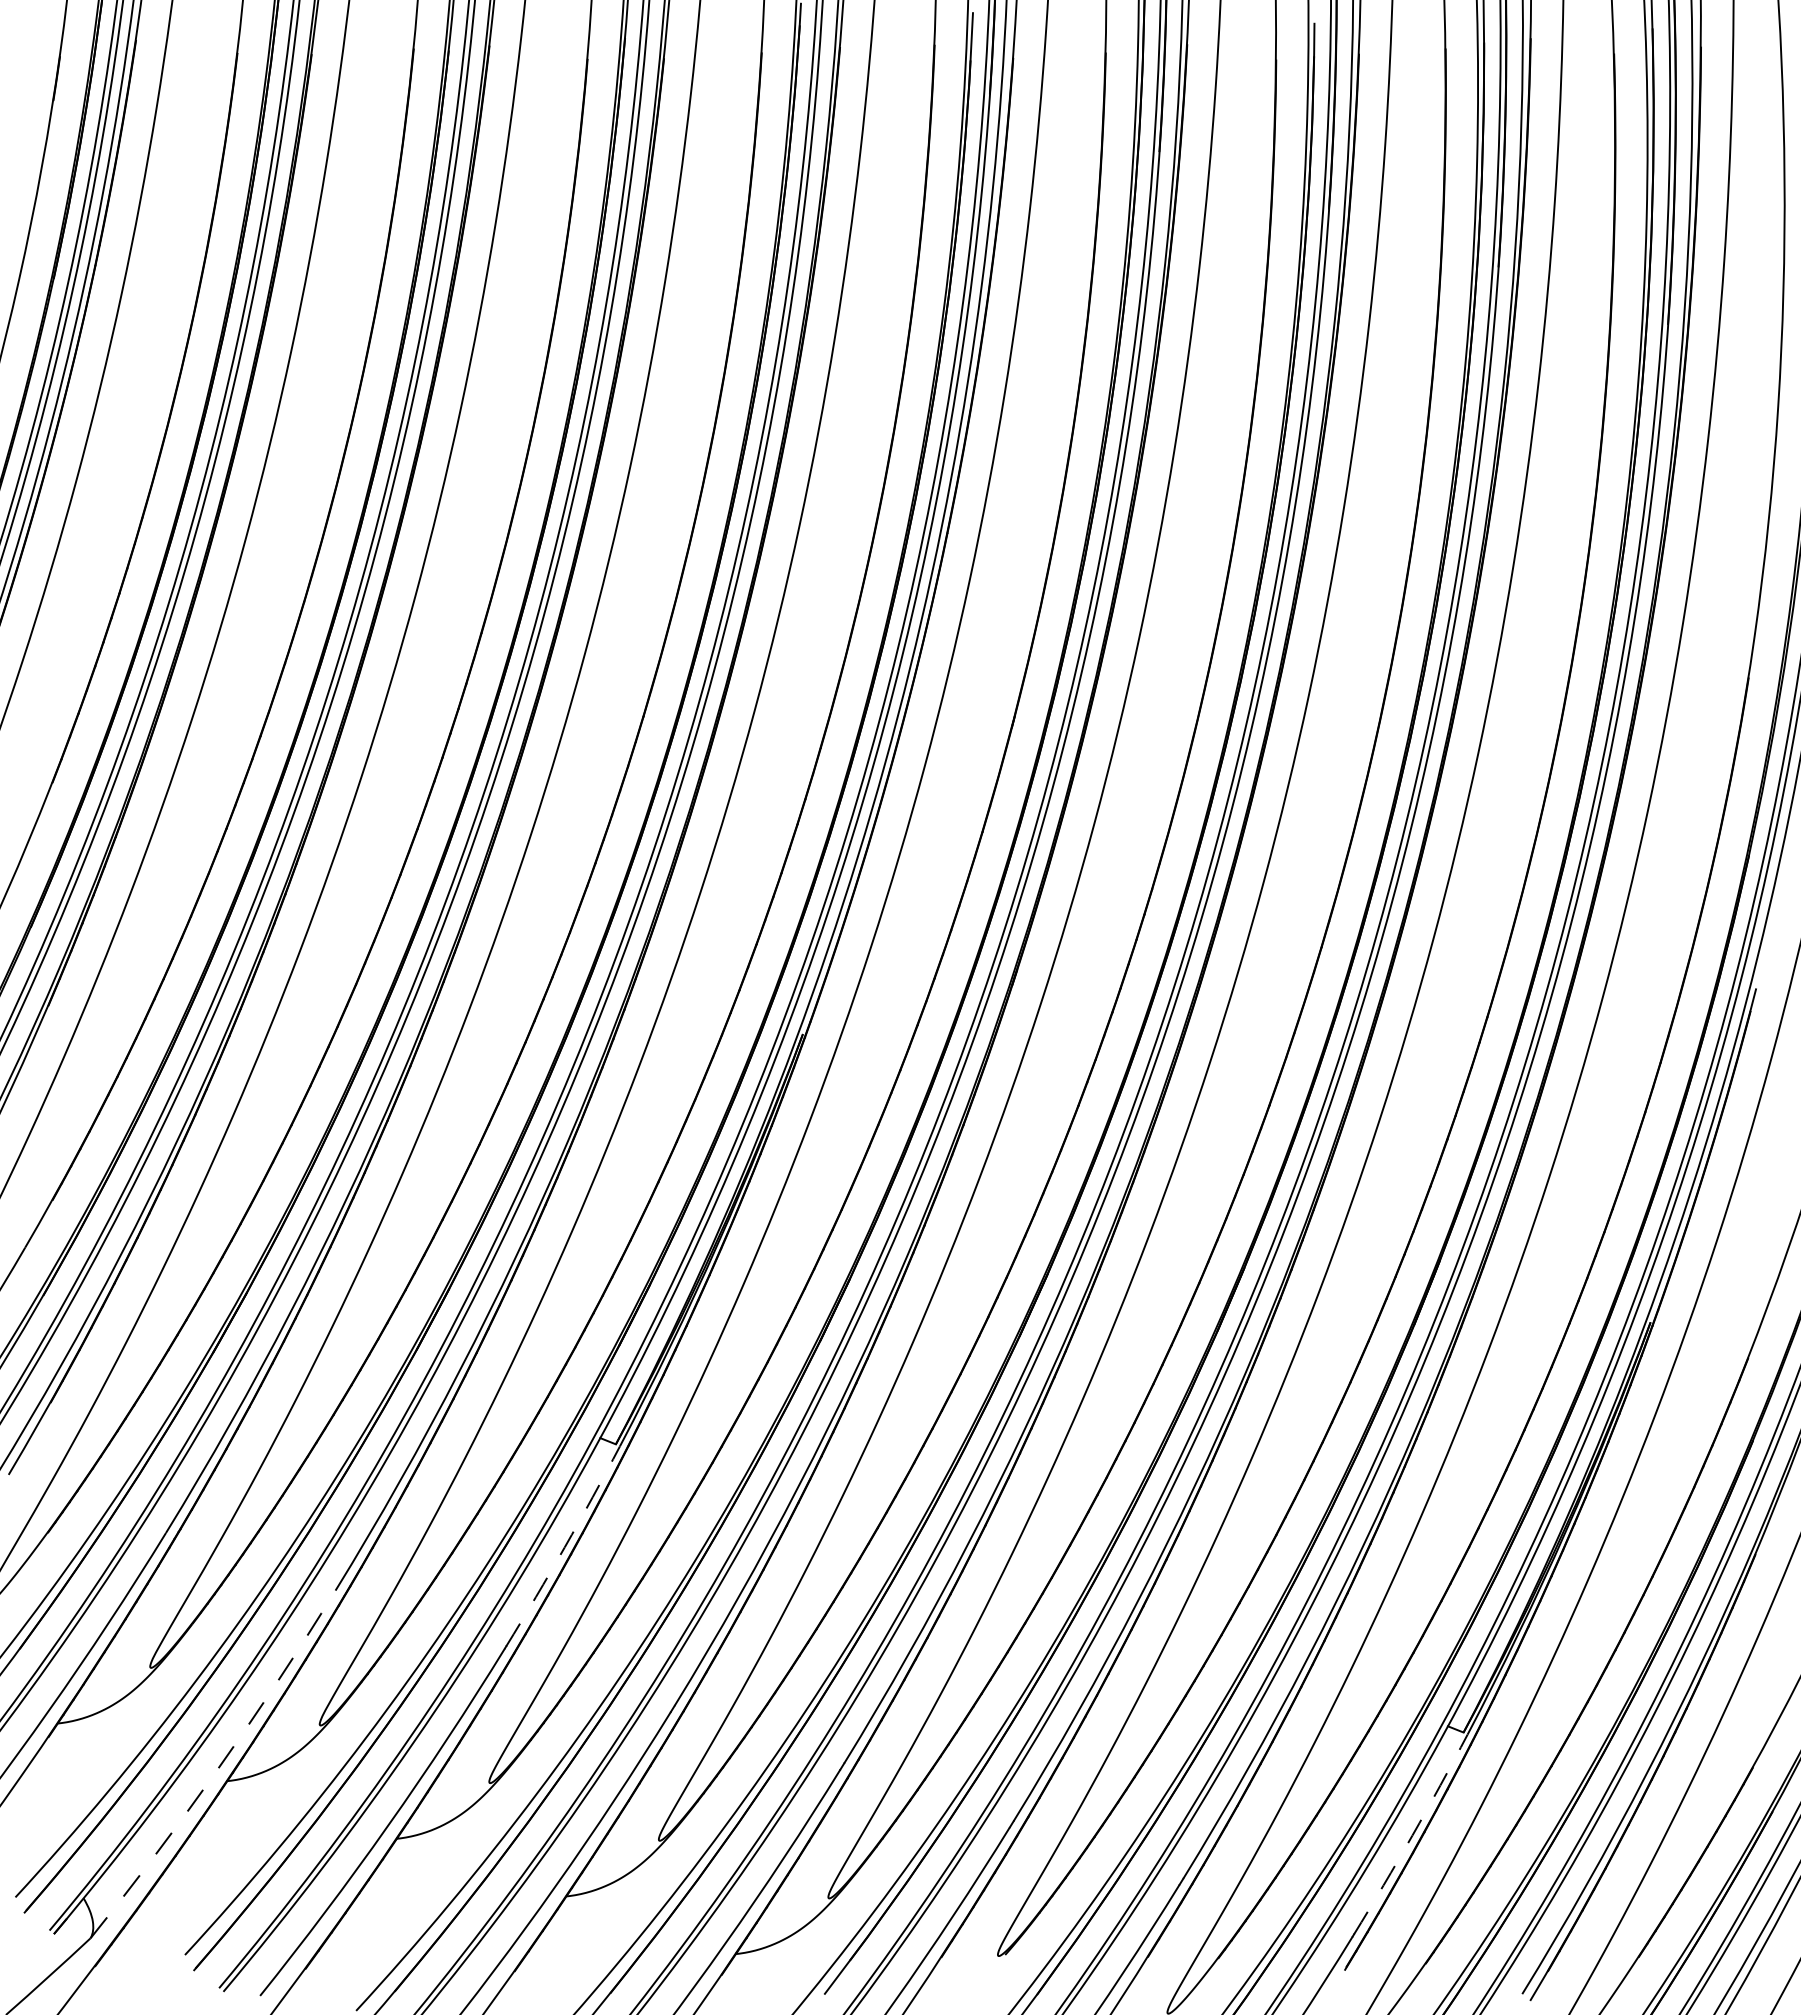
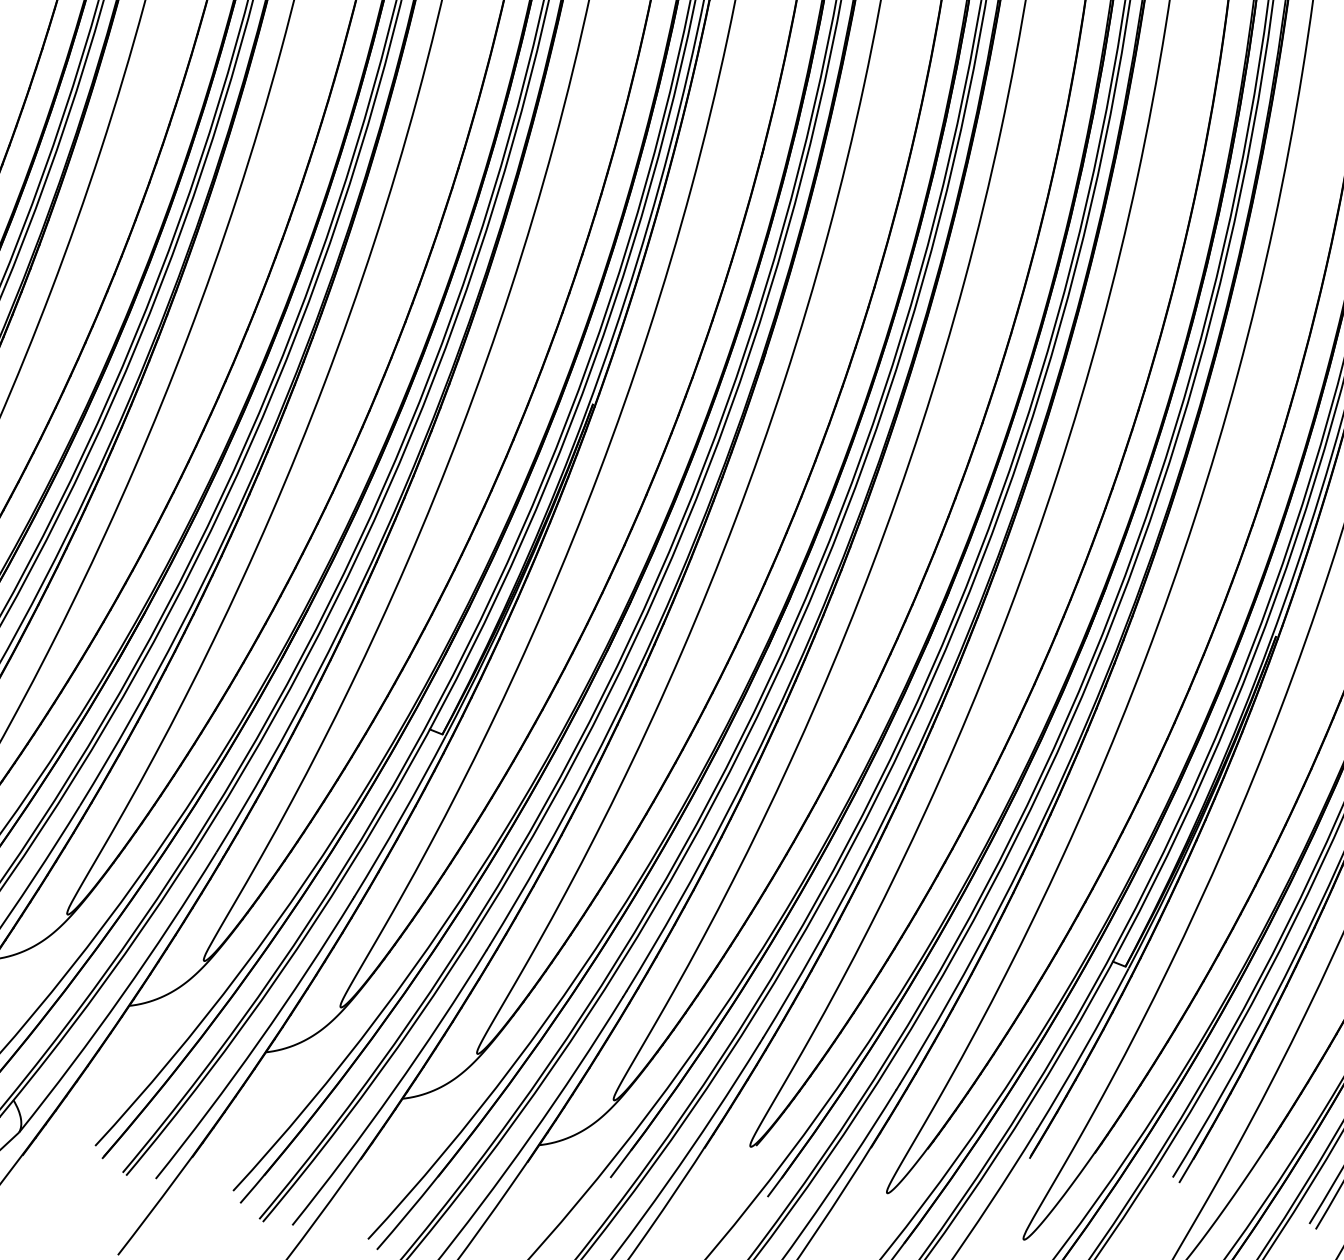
arc: (564, 1547) -> (401, 817), dashed -> solid
arc: (218, 1768) -> (122, 995), dashed -> solid
arc: (1412, 1835) -> (1084, 1049), dashed -> solid

